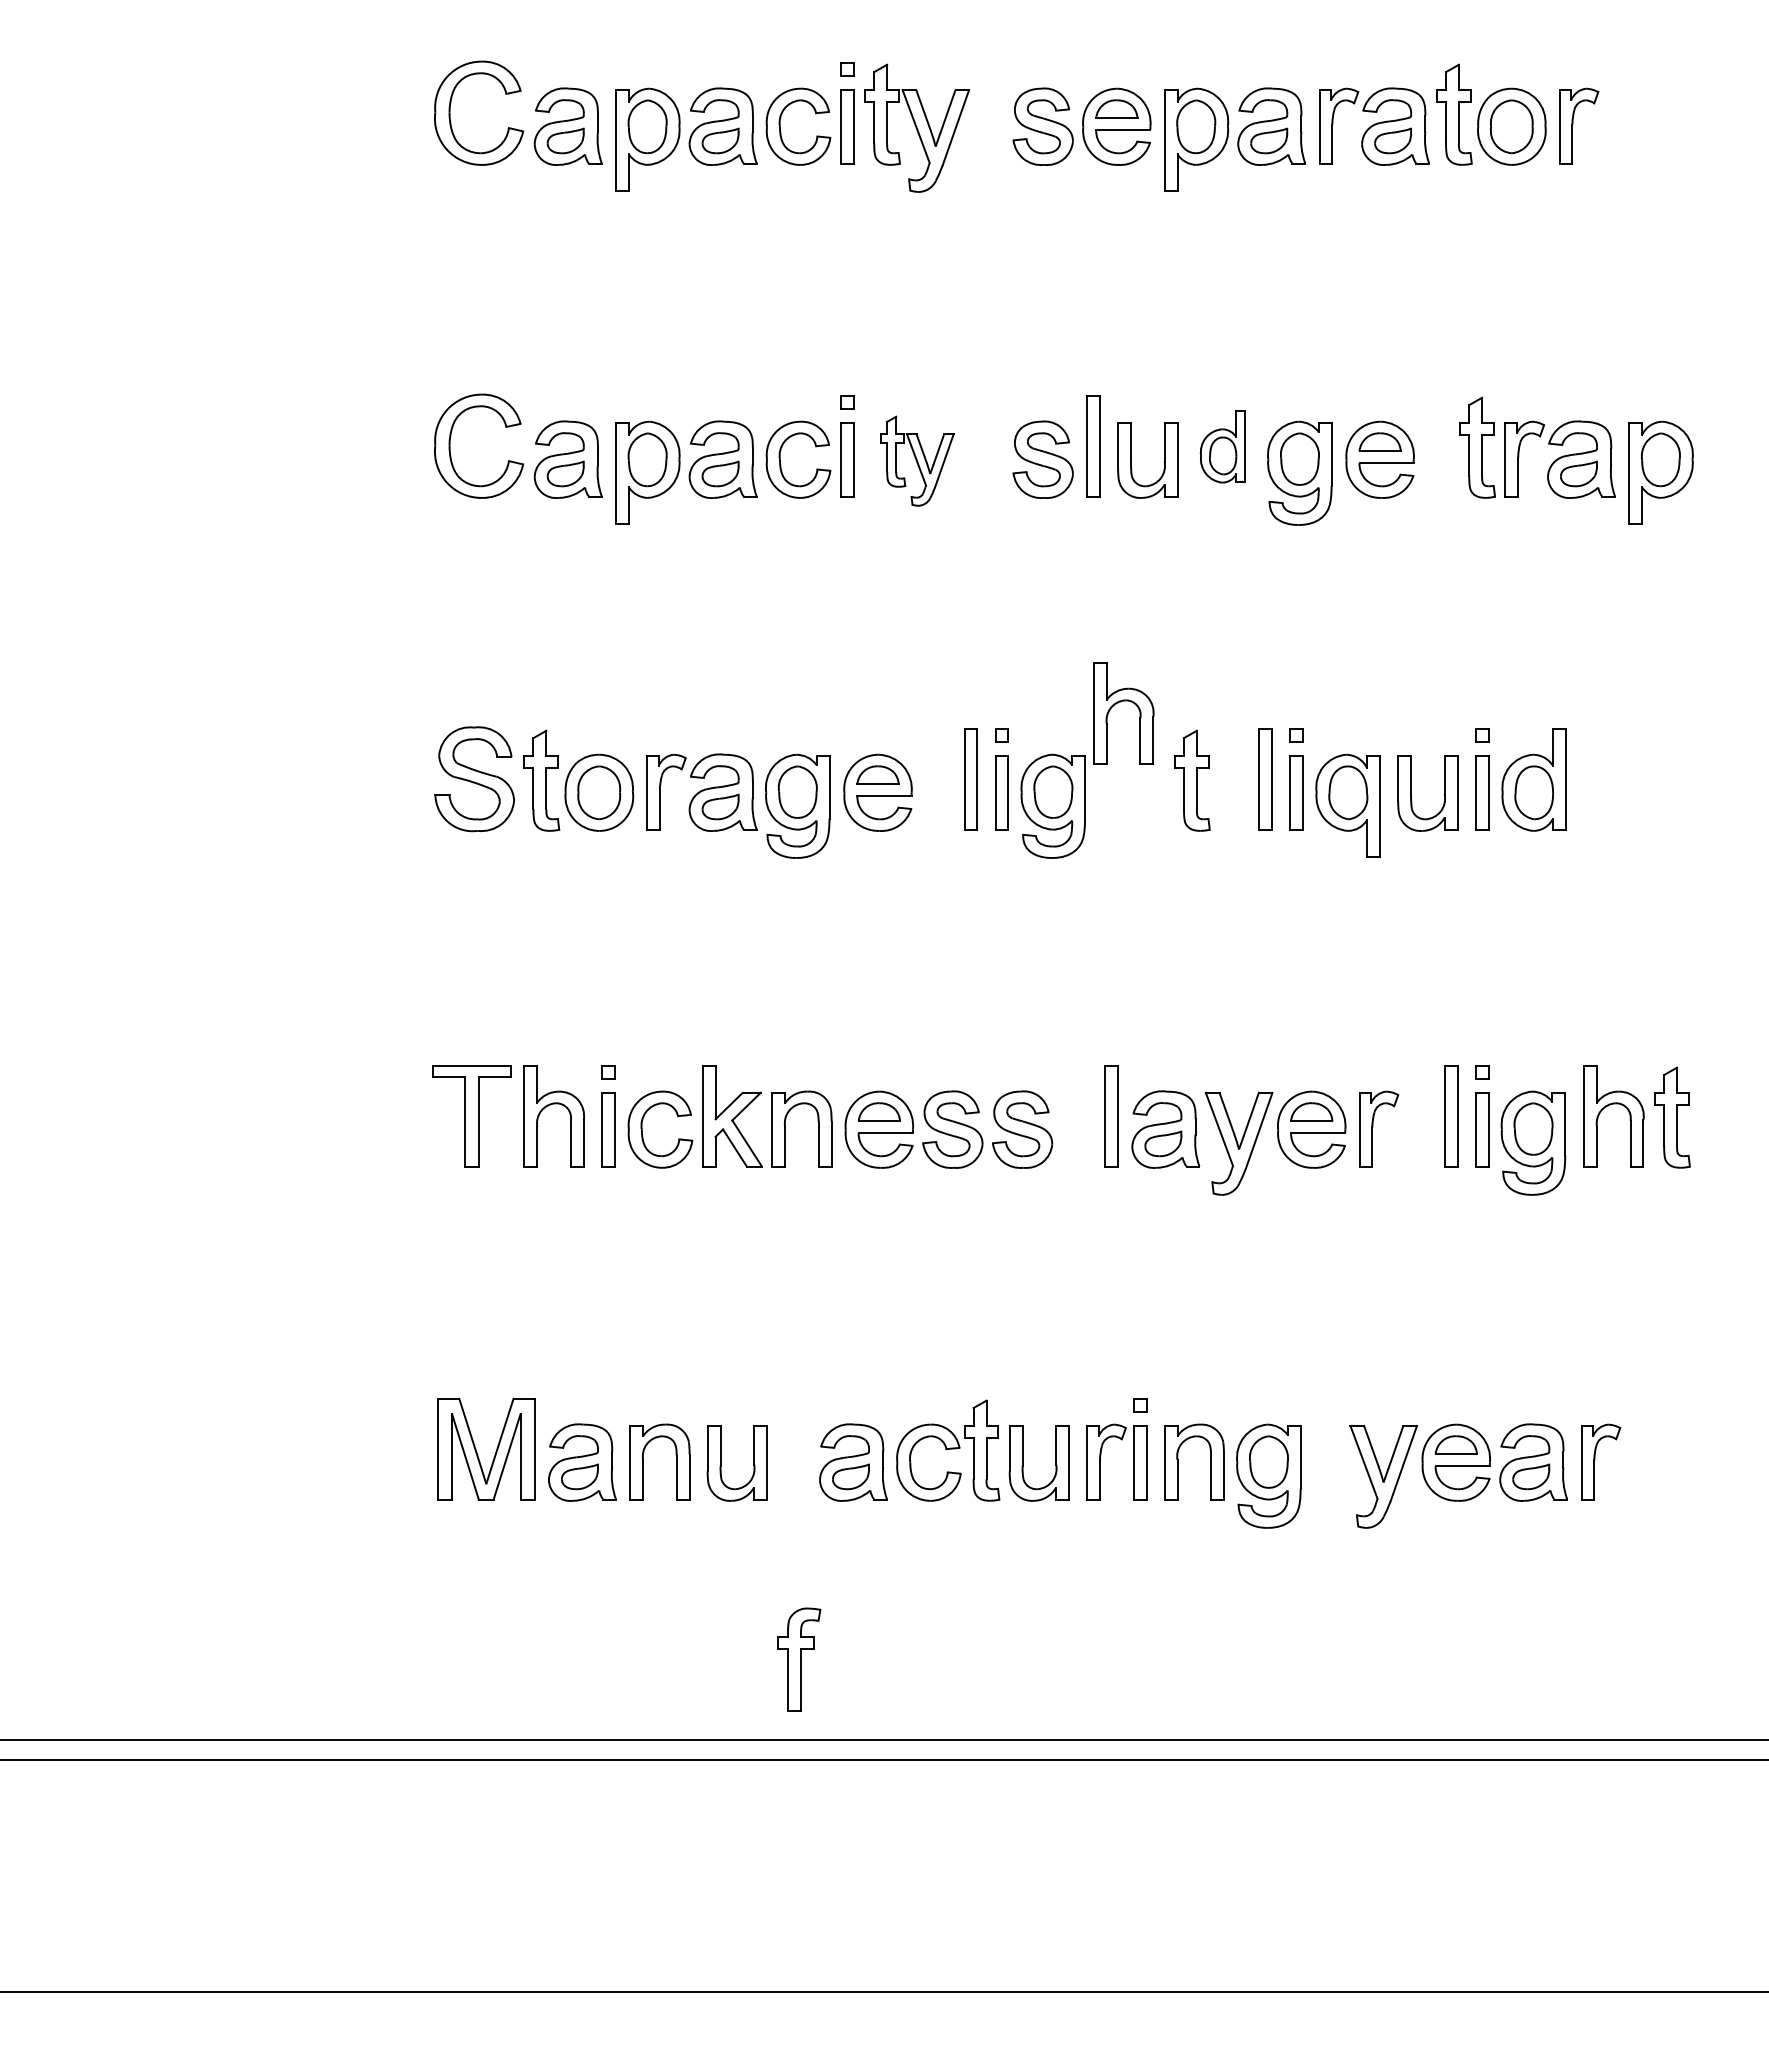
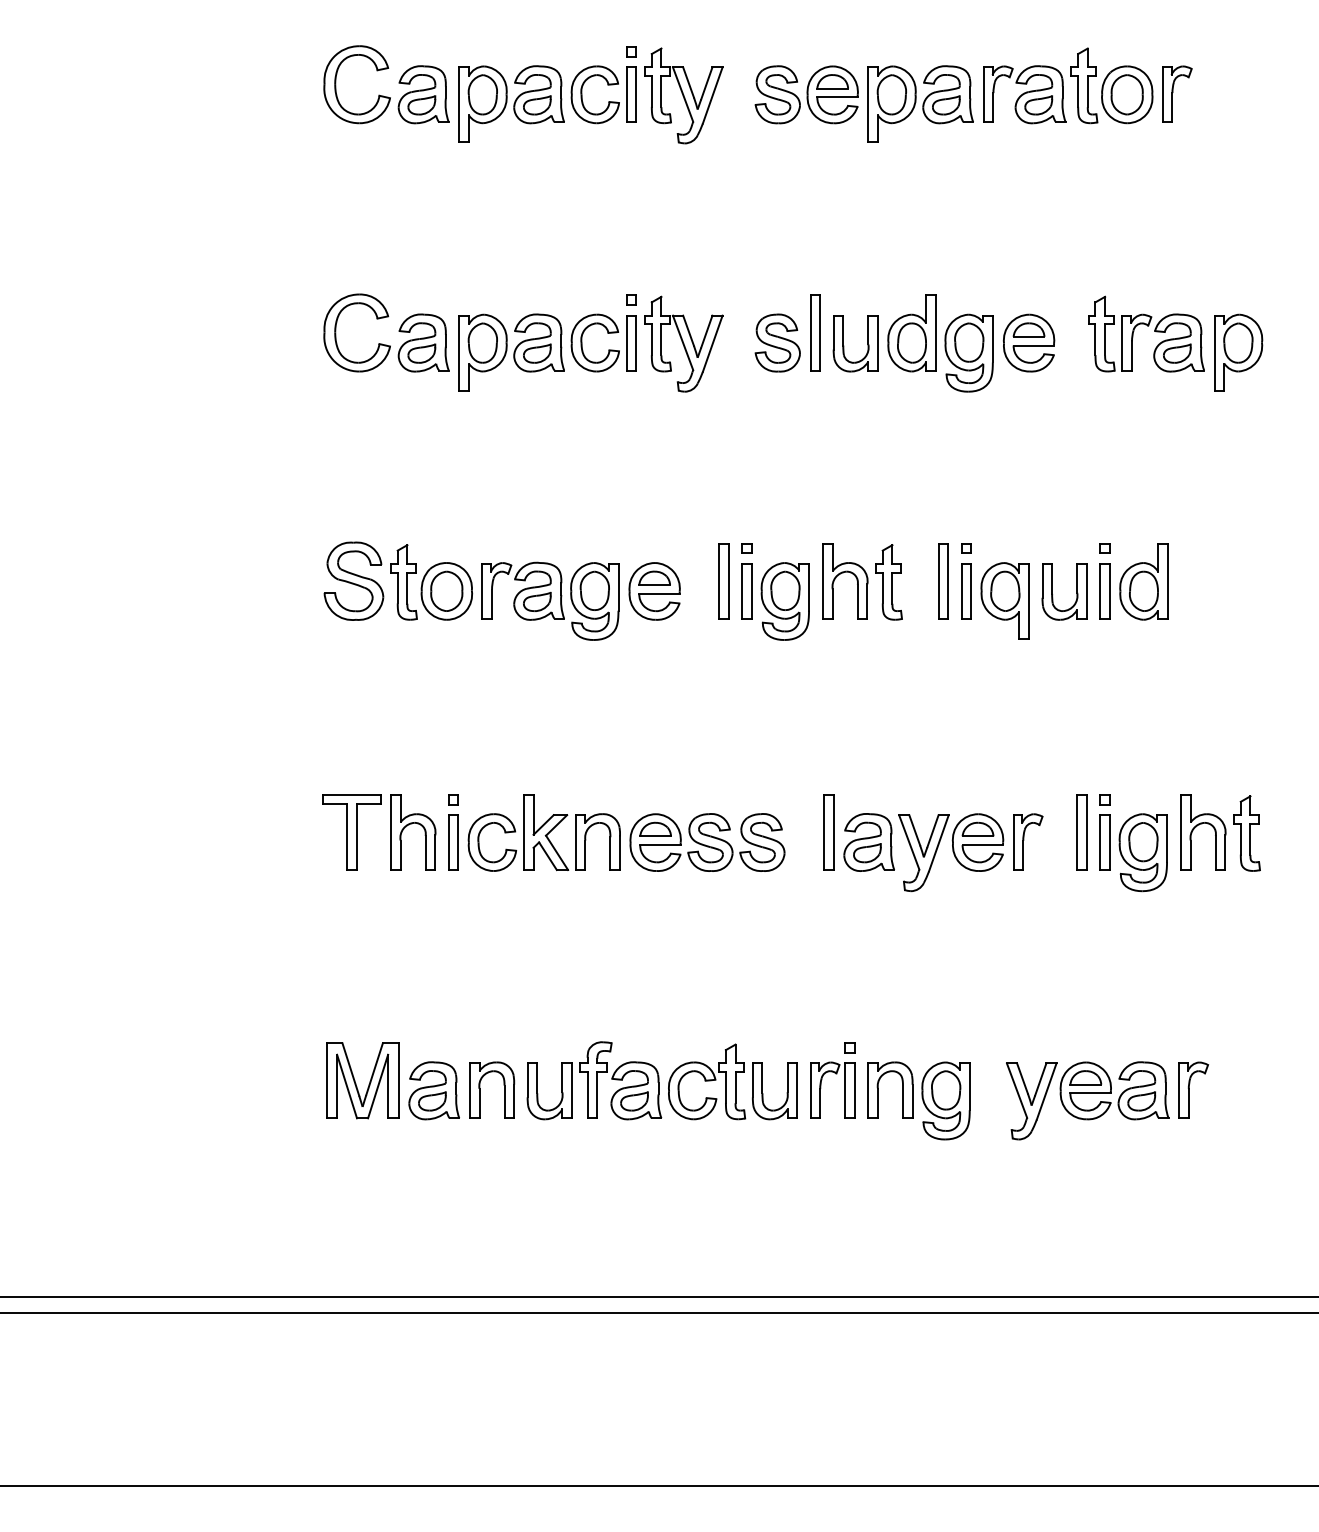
part: (1222, 446) -> (911, 333), size x1.43
part: (917, 460) -> (684, 343), size x1.43
part: (1118, 703) -> (841, 574), moved
part: (799, 1659) -> (596, 1080), moved

